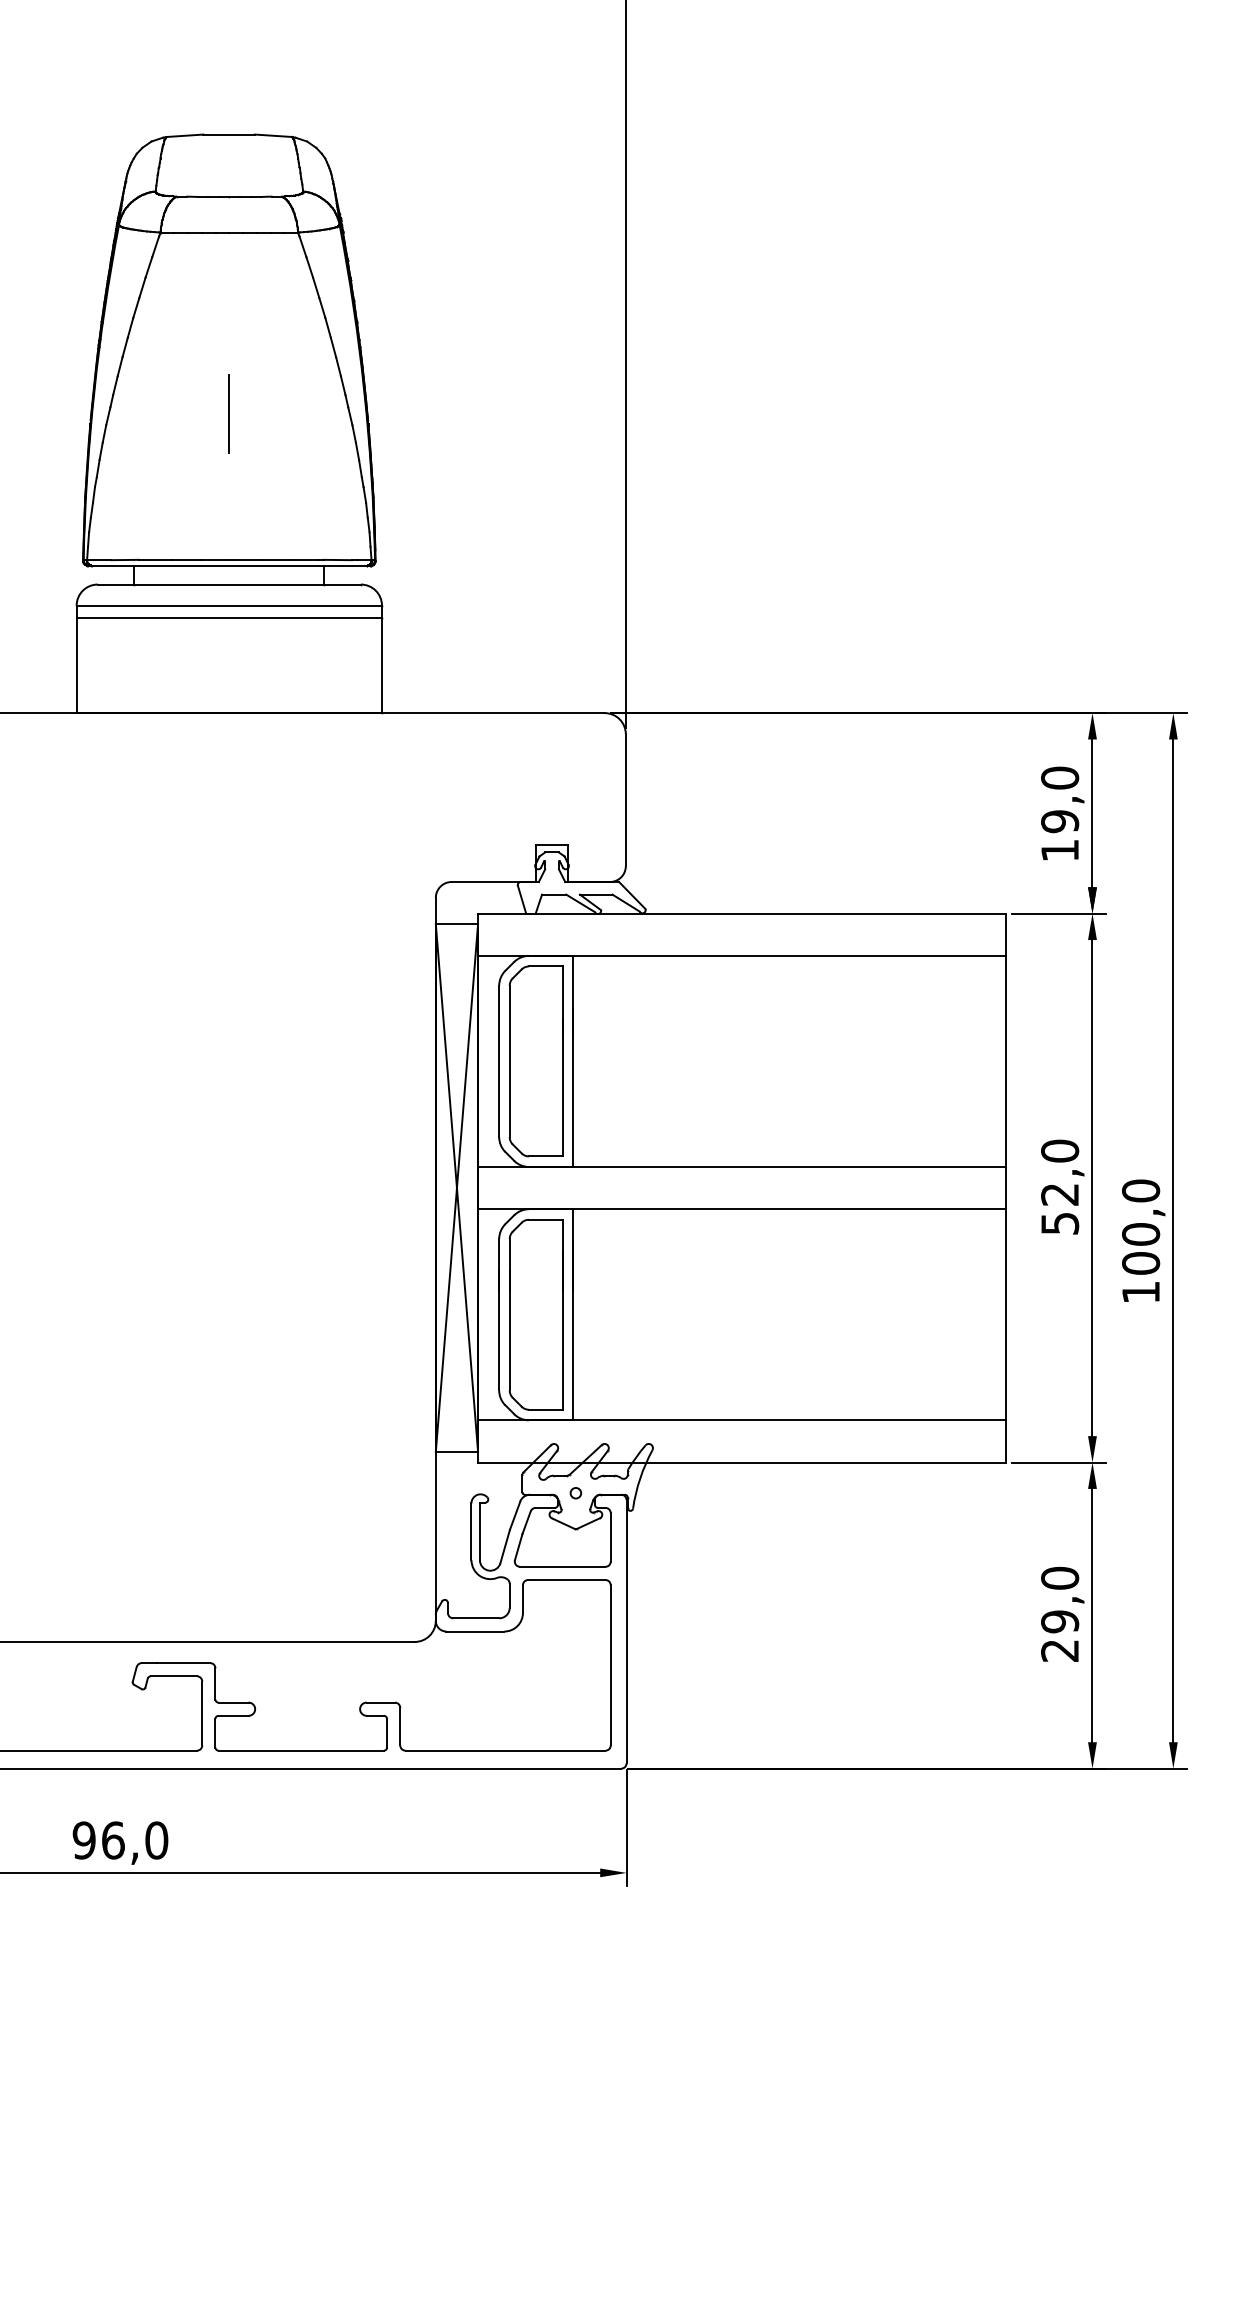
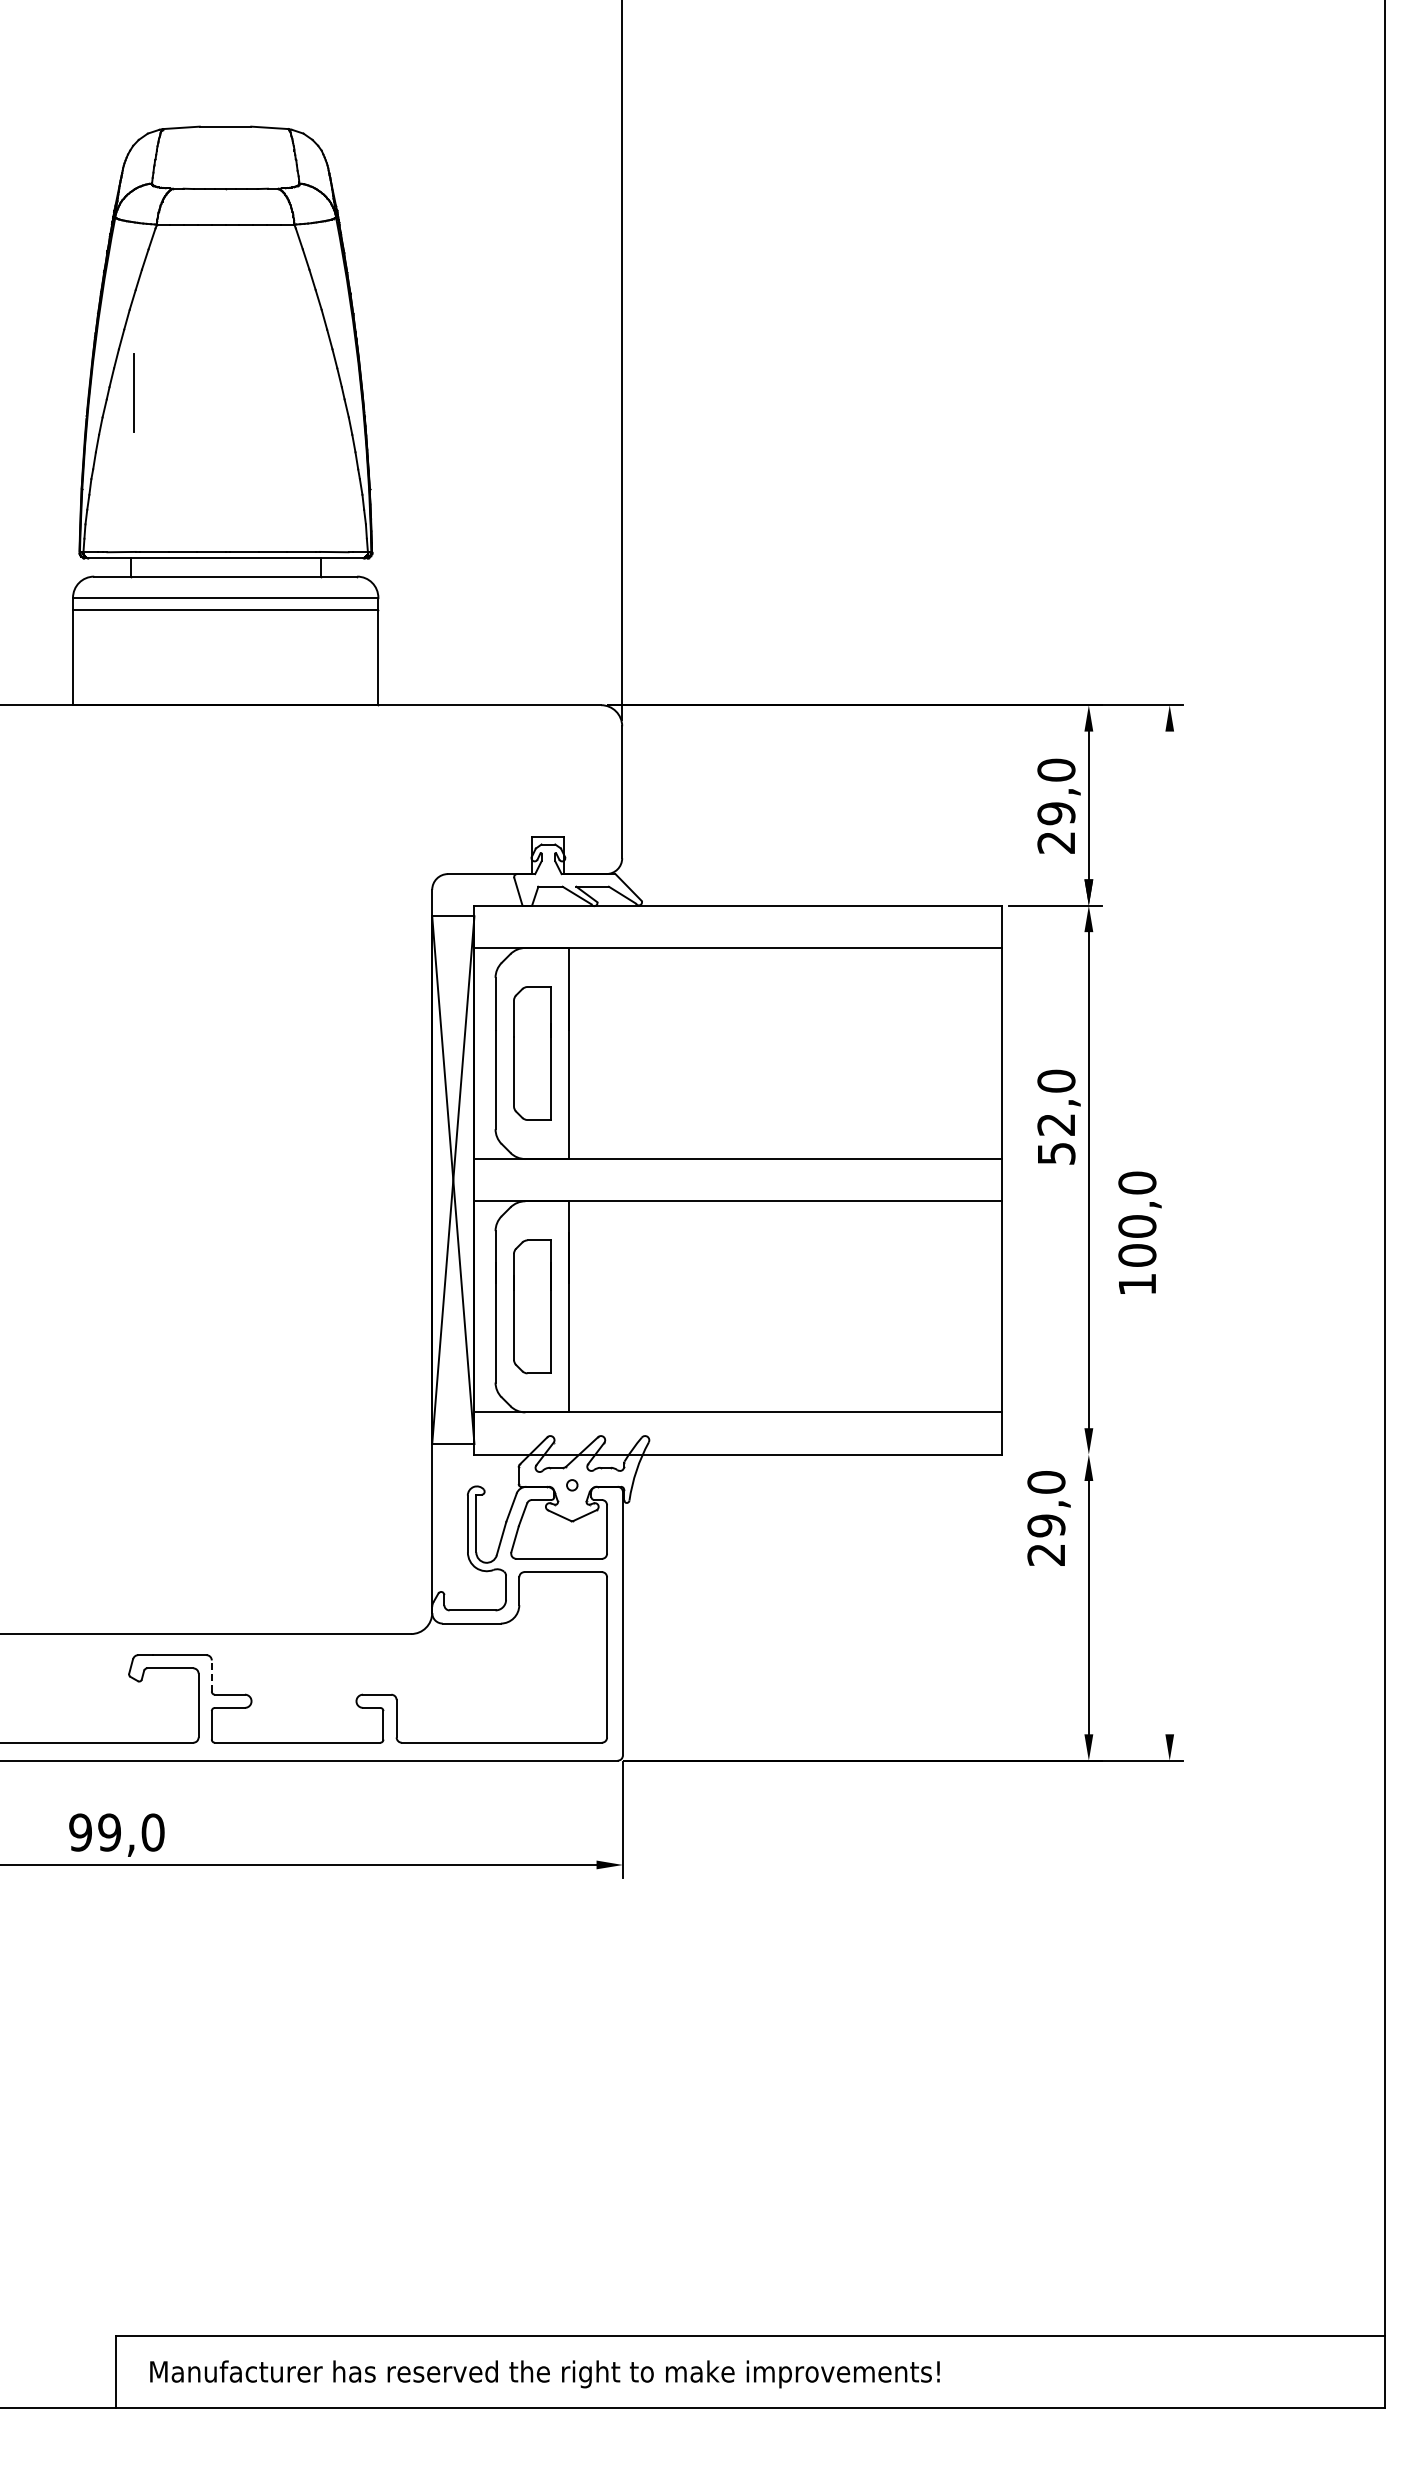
line: (229, 413) -> (133, 392), moved
text: (1059, 850) -> (1055, 842), 19,0 -> 29,0
part: (536, 1061) -> (532, 1053), size x0.7
text: (1062, 1186) -> (1058, 1116), moved
line: (1173, 1240) -> (1169, 1232), removed
part: (536, 1314) -> (532, 1306), size x0.7
line: (1059, 1462) -> (1055, 1454), removed
text: (1062, 1614) -> (1048, 1518), moved
line: (215, 1684) -> (211, 1676), solid -> dashed
text: (113, 1840) -> (109, 1832), 96,0 -> 99,0

